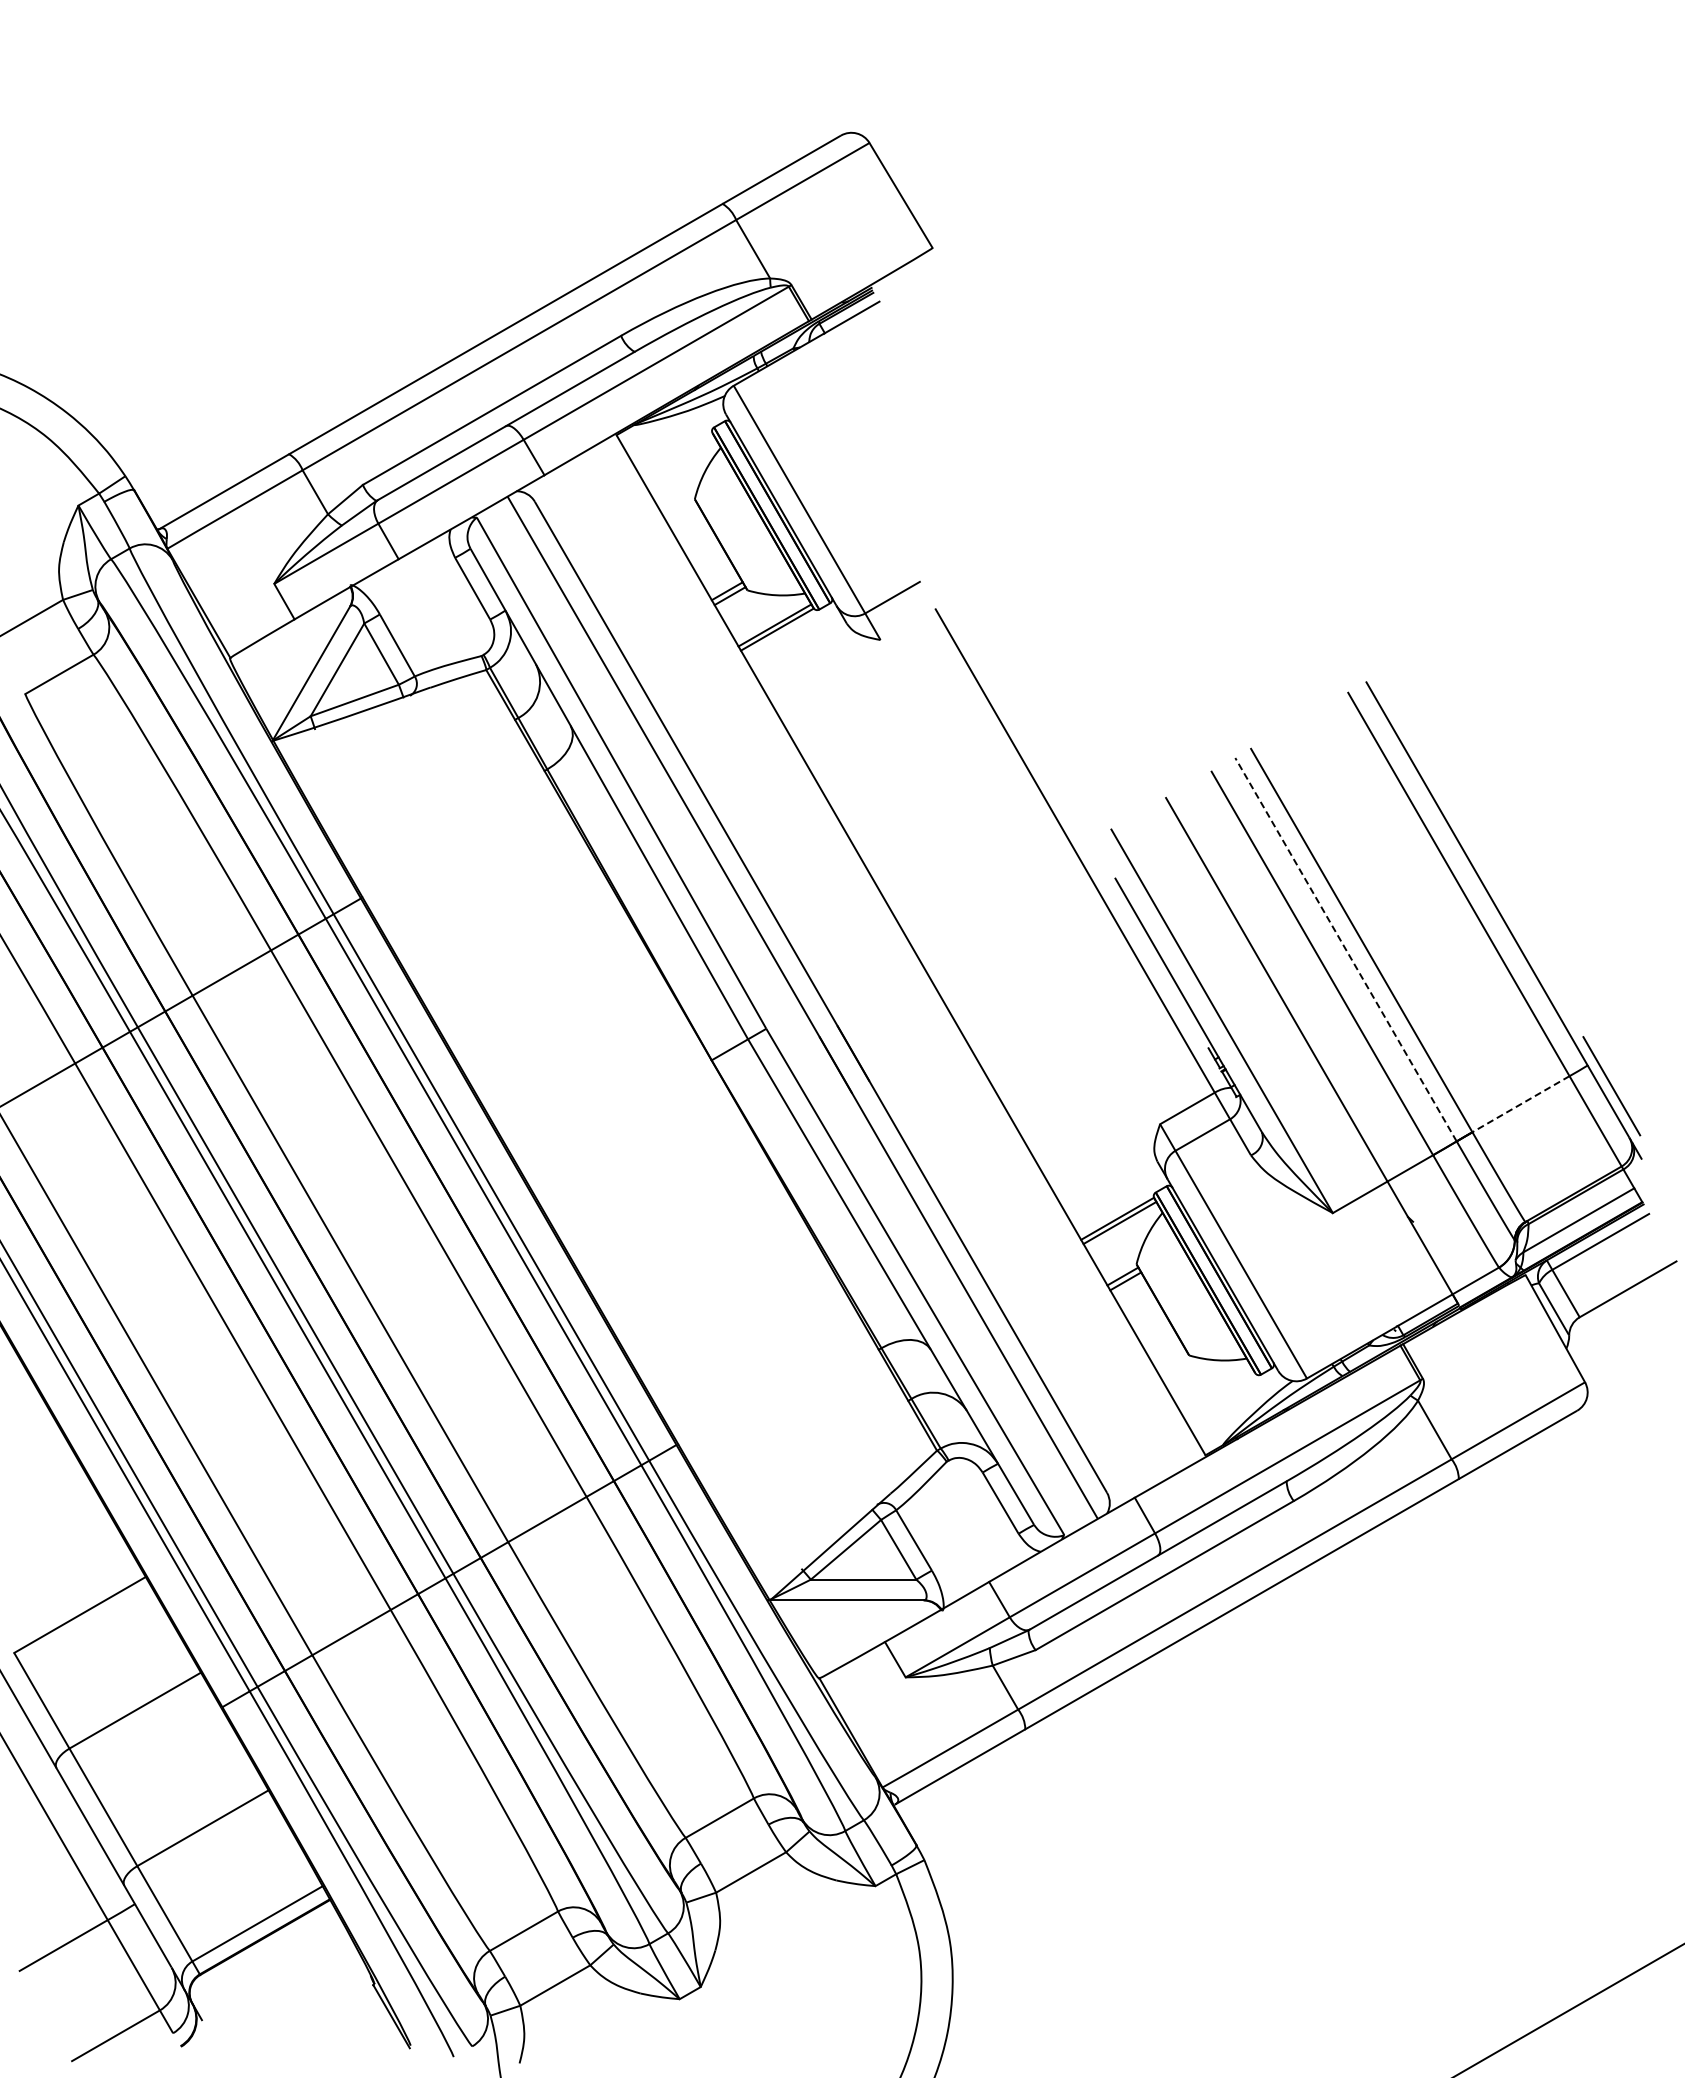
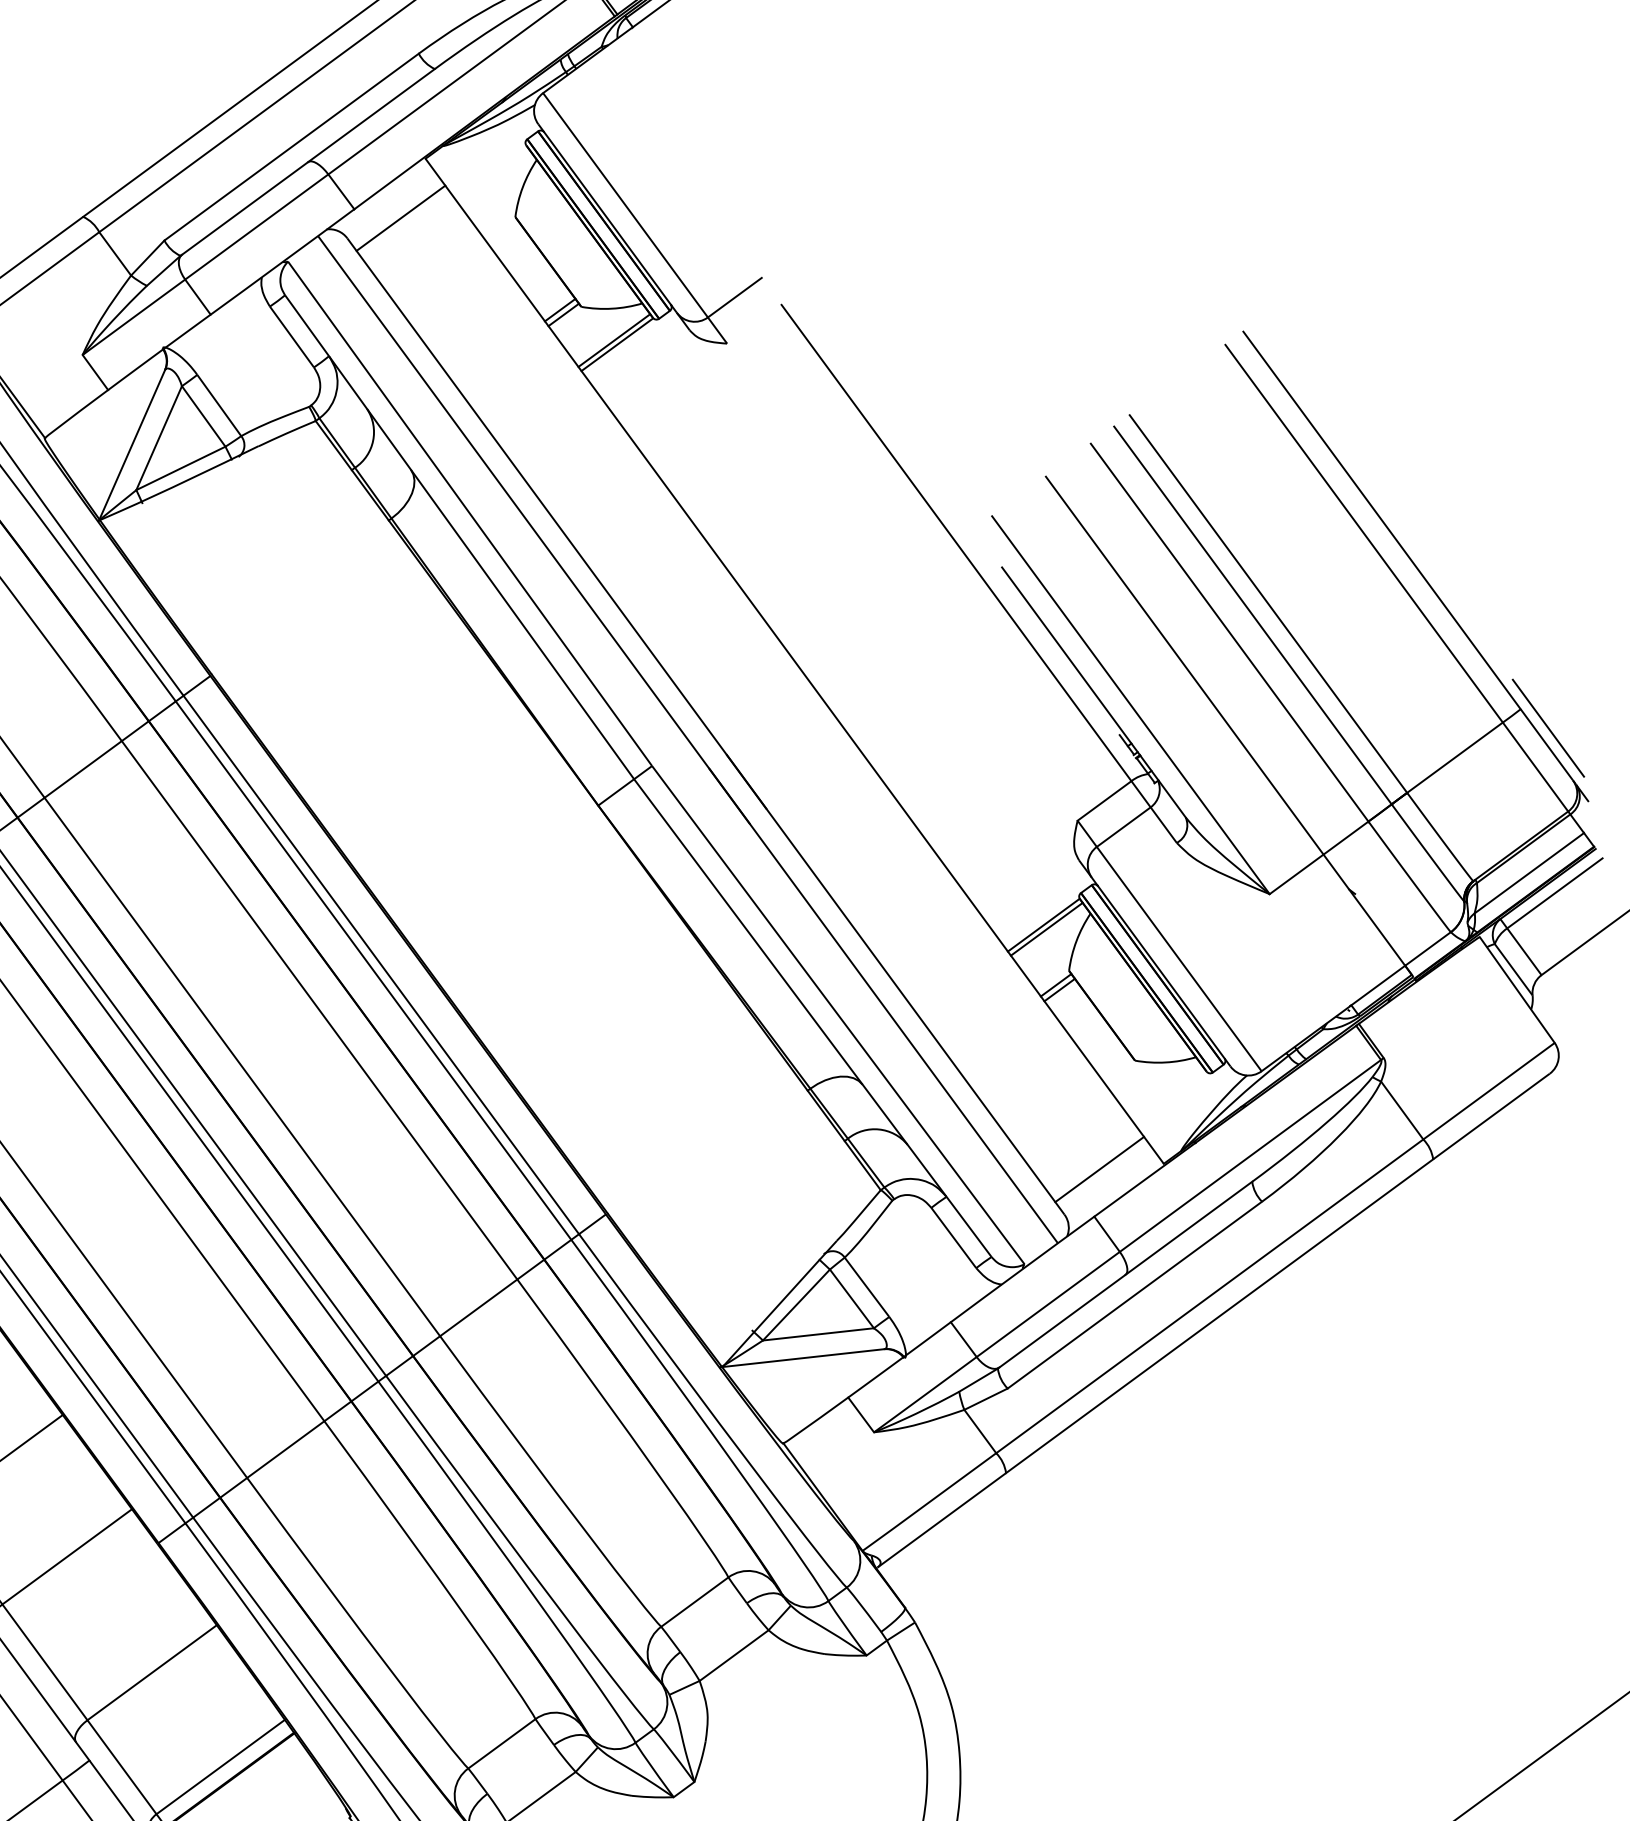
line: (587, 488) -> (401, 218), added
line: (1345, 949) -> (1252, 615), dashed -> solid
line: (1520, 1104) -> (1454, 758), dashed -> solid
line: (1144, 1453) -> (1099, 1169), added

